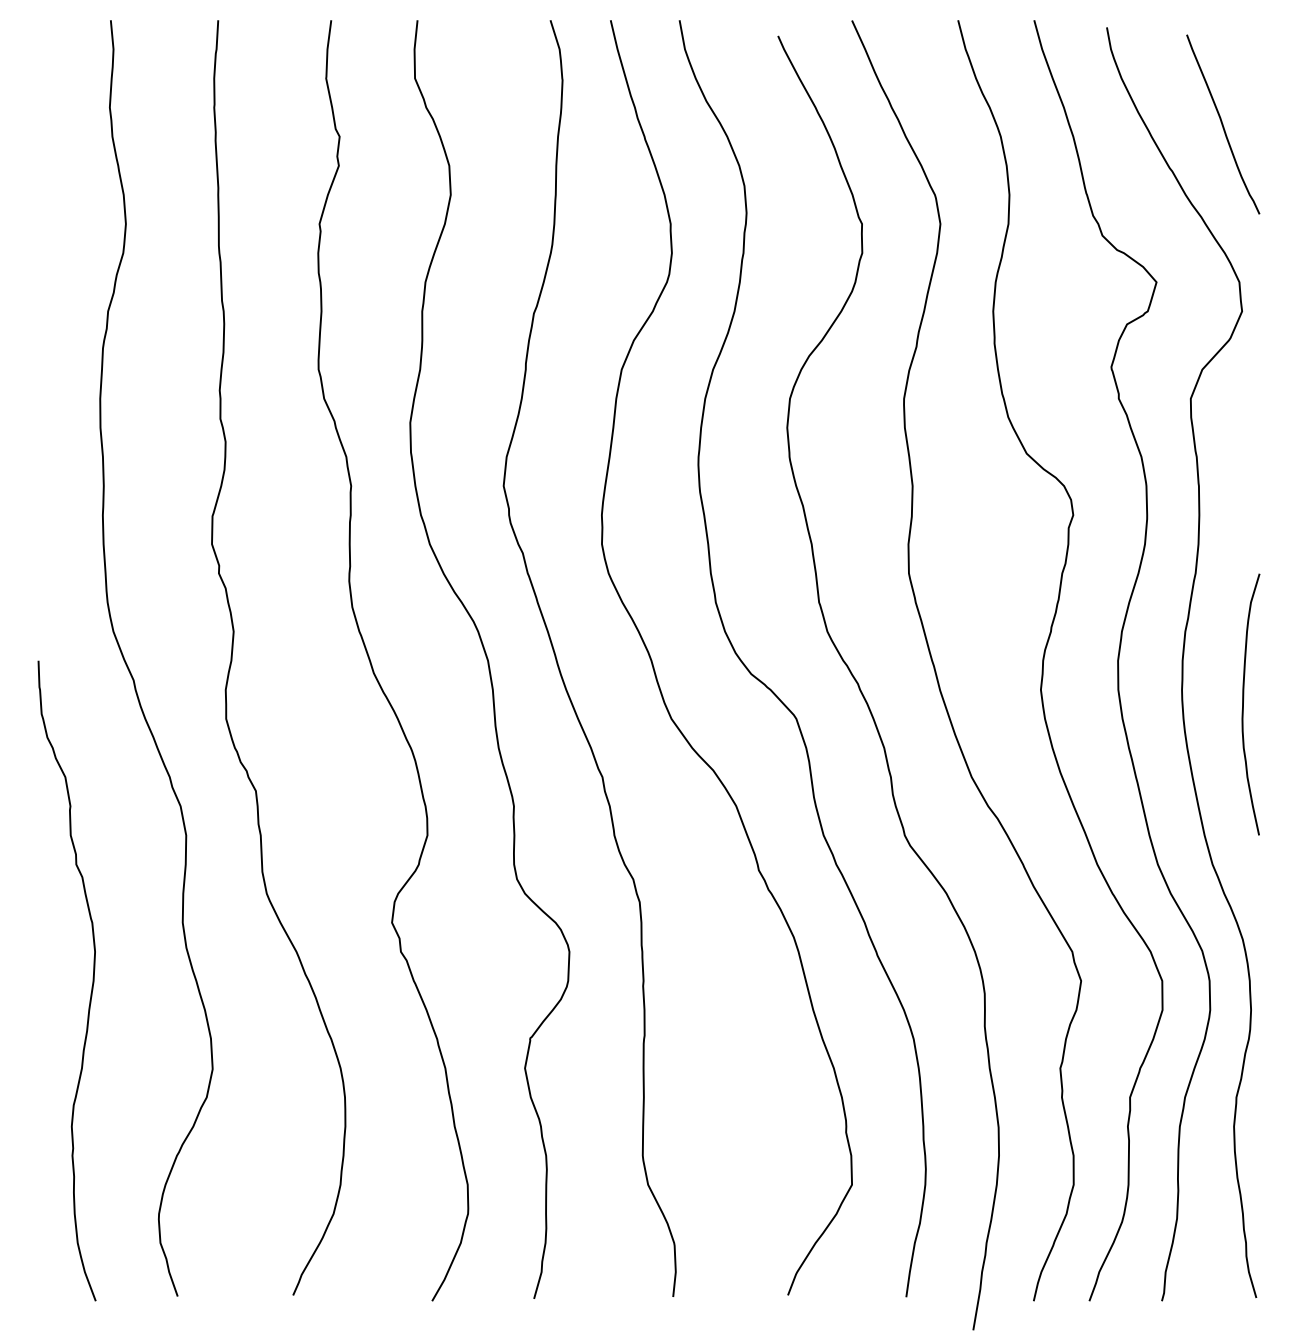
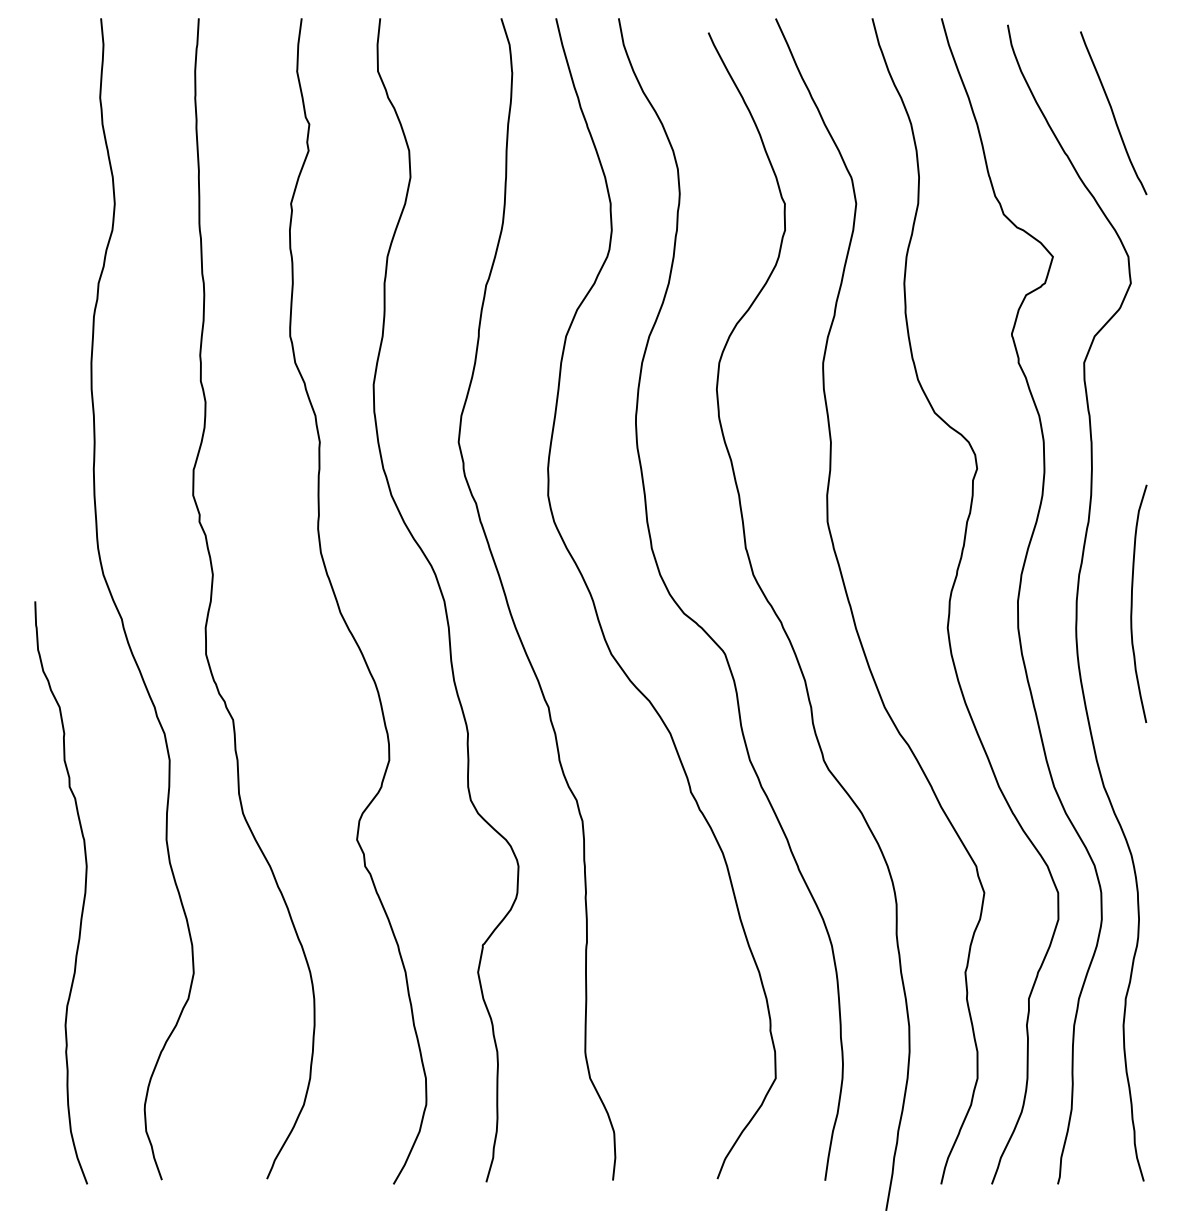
curve: (1243, 704) -> (1132, 603), moved

